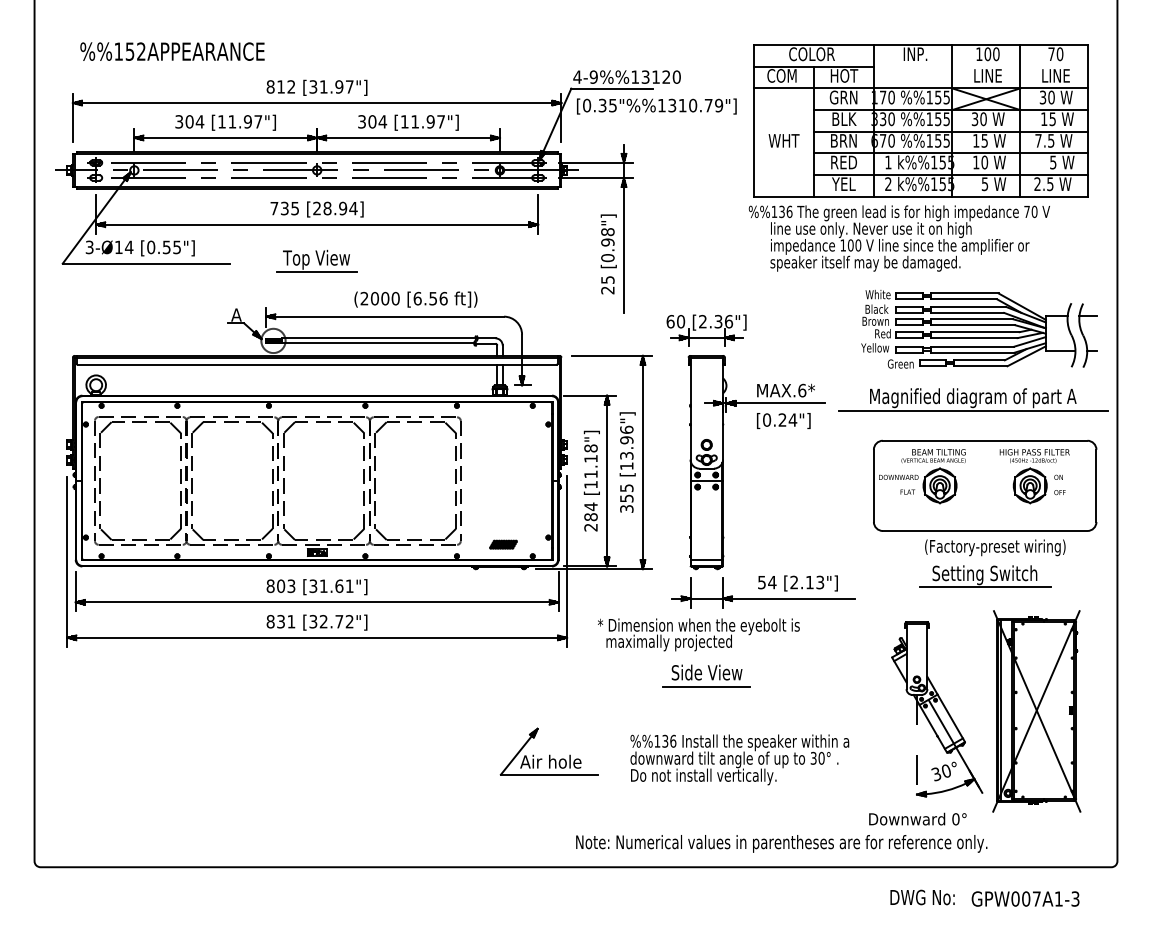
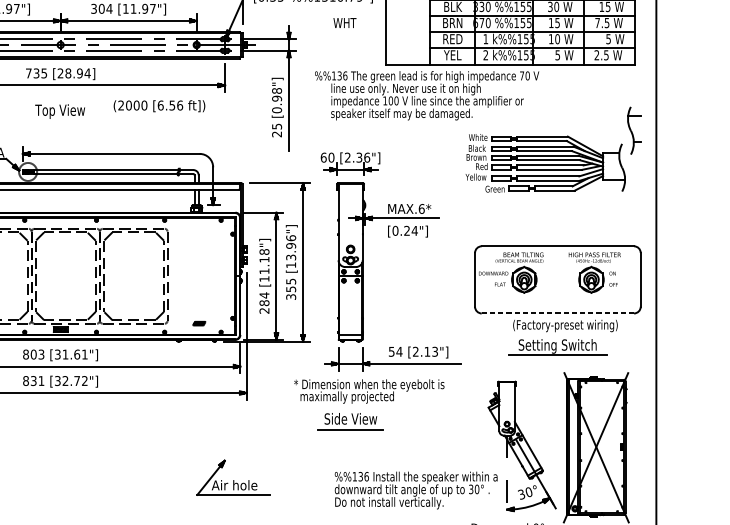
text: (783, 140) -> (344, 22), moved
text: (898, 238) -> (426, 95), moved
line: (317, 272) -> (60, 121), removed
text: (415, 299) -> (159, 106), moved
part: (1087, 335) -> (634, 130), moved
part: (973, 399) -> (549, 215), removed
line: (985, 531) -> (558, 313), solid -> dashed
part: (503, 544) -> (199, 323), size x0.6
text: (698, 634) -> (369, 391), moved
text: (739, 759) -> (415, 490), moved

